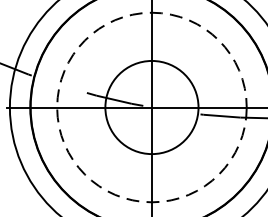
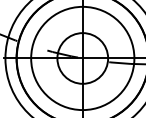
circle: (151, 107) -> (82, 58), dashed -> solid

